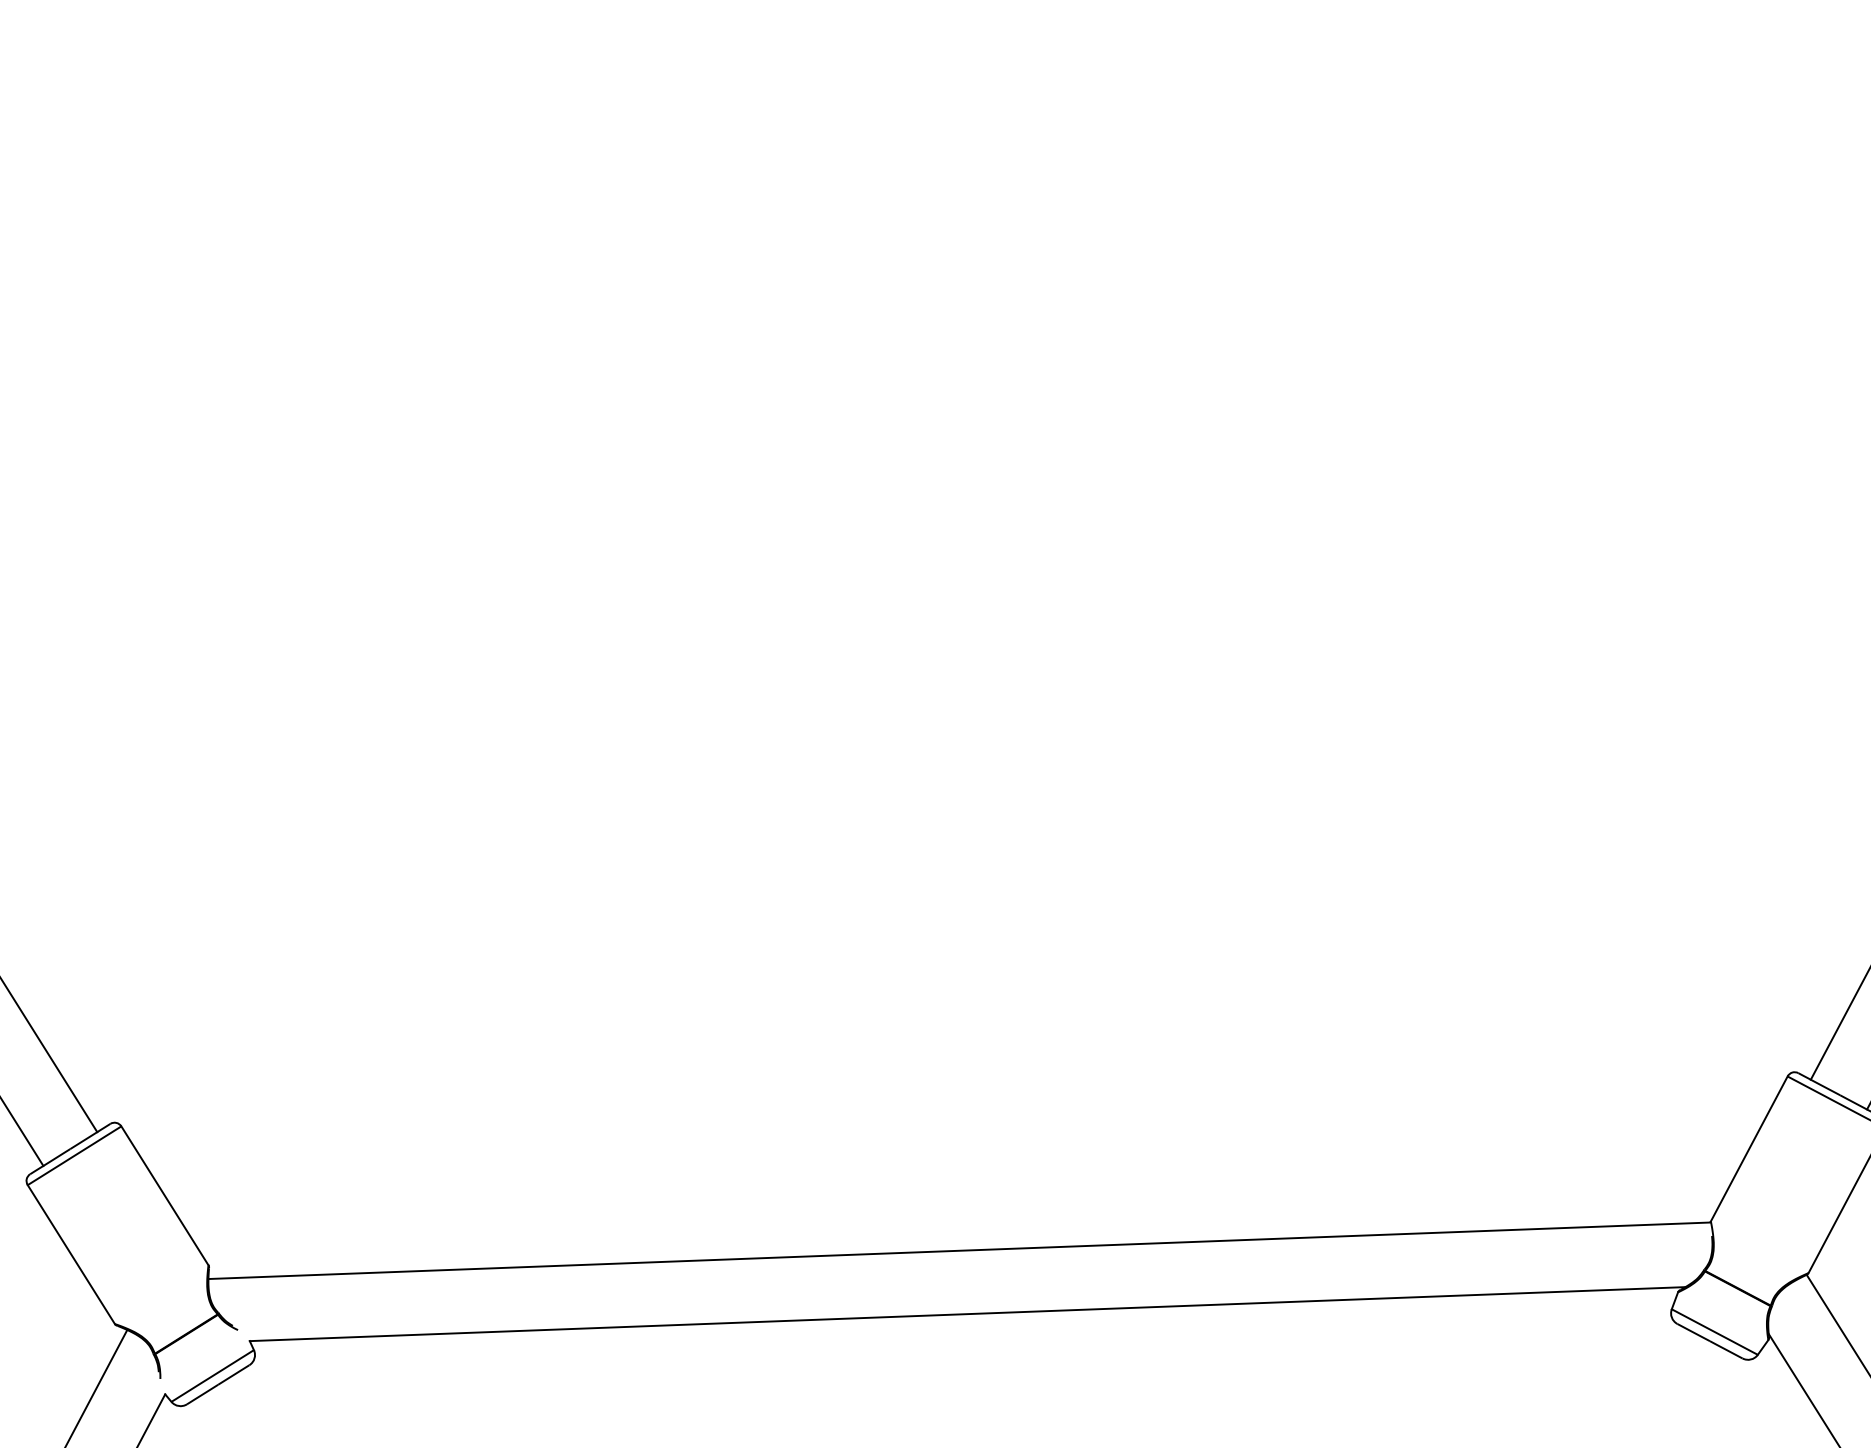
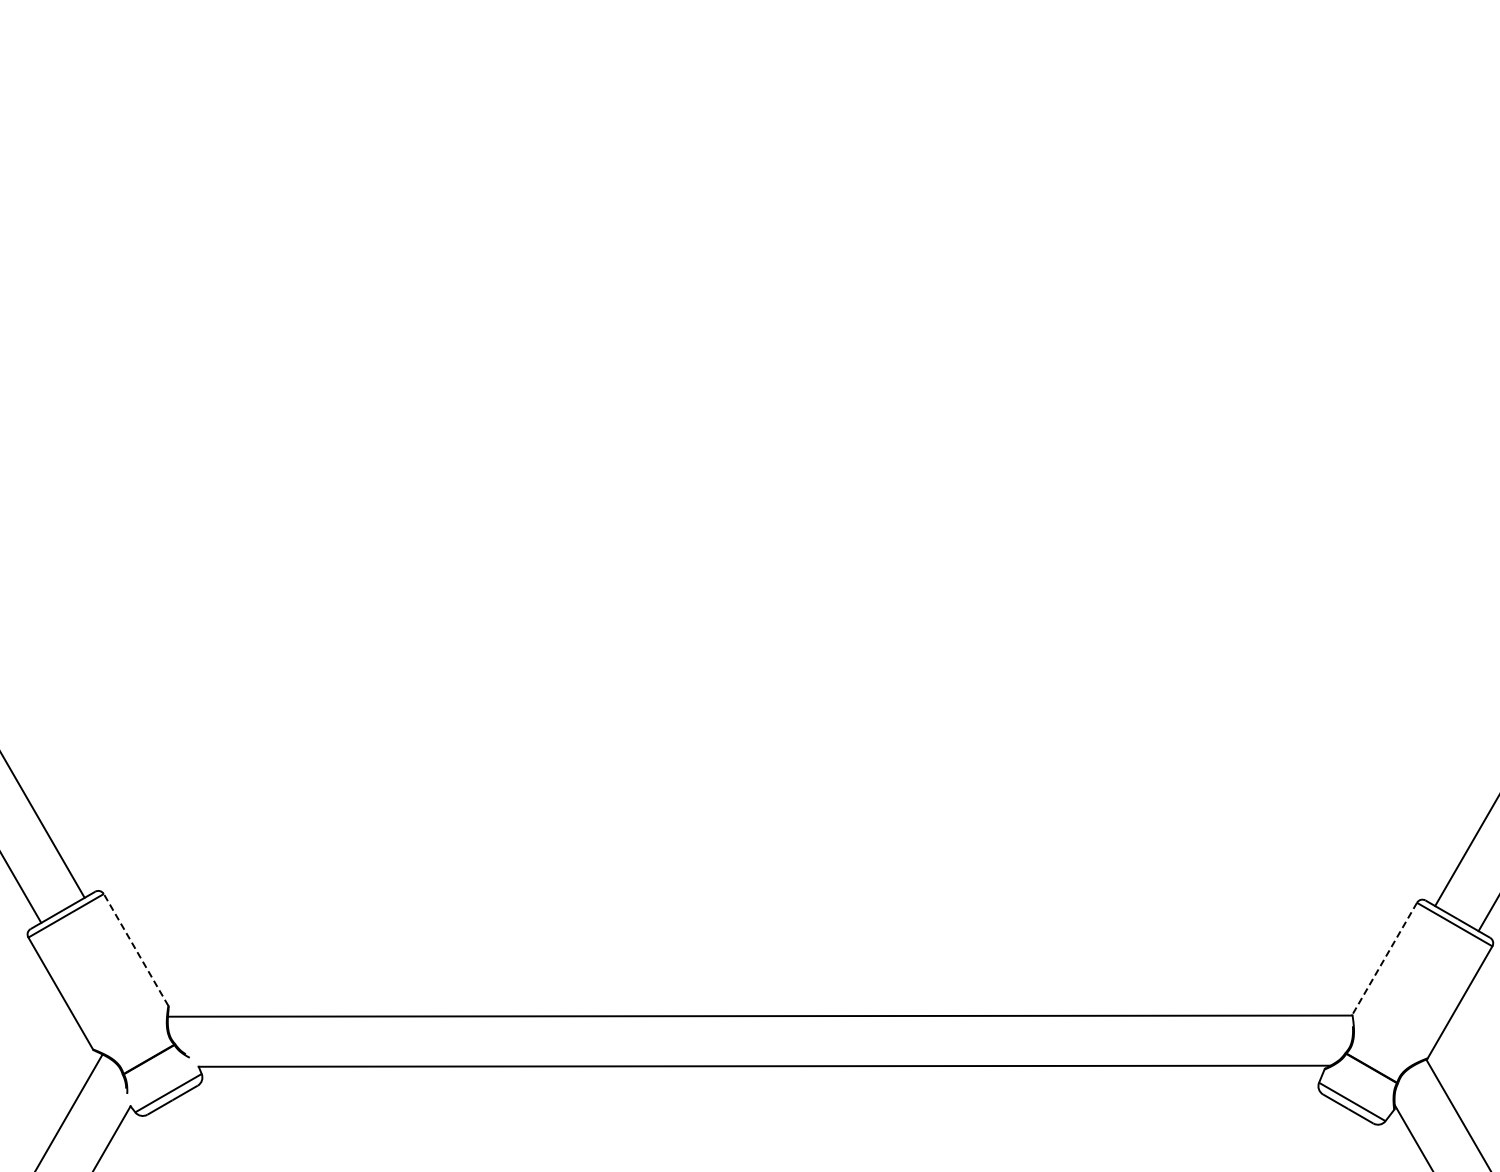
line: (1748, 1148) -> (1384, 958), solid -> dashed
line: (165, 1195) -> (136, 949), solid -> dashed

